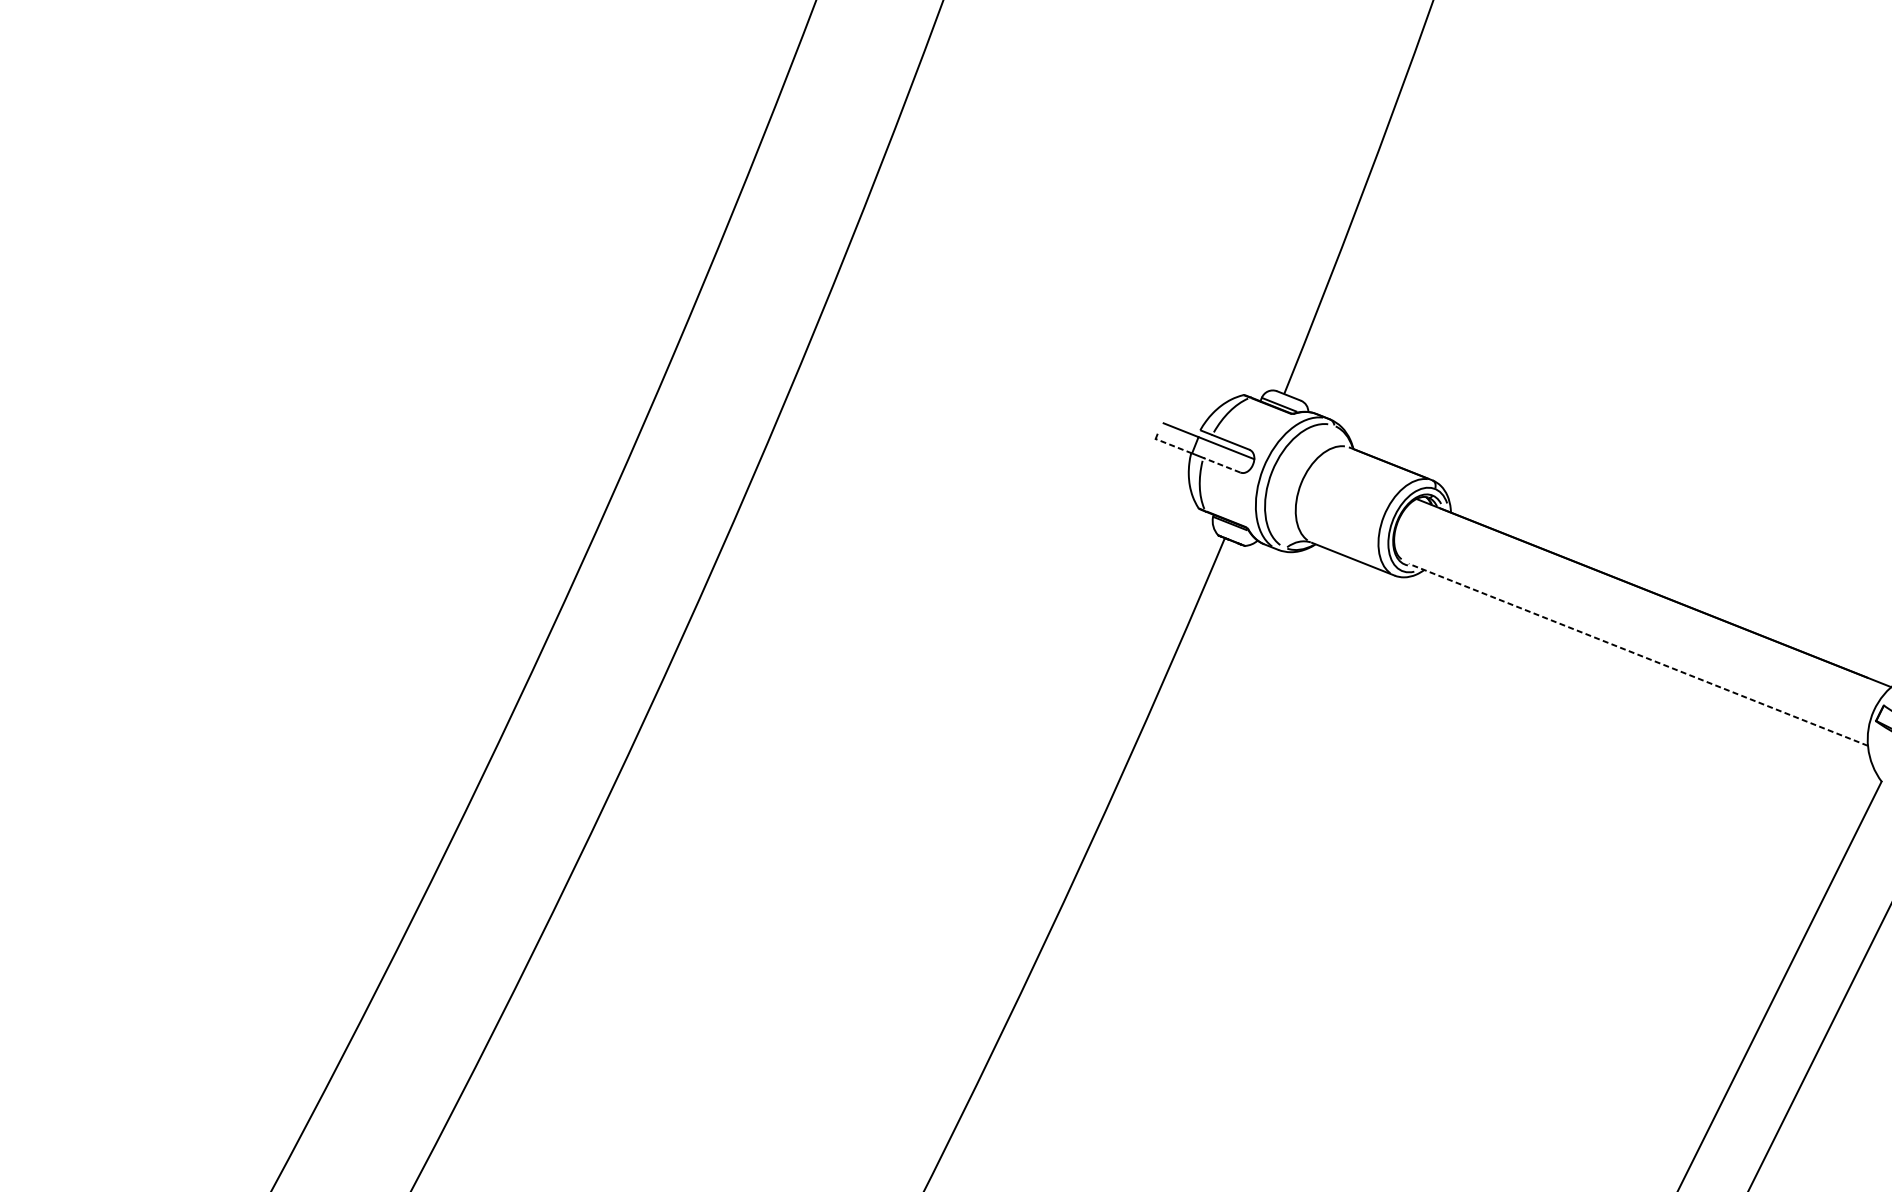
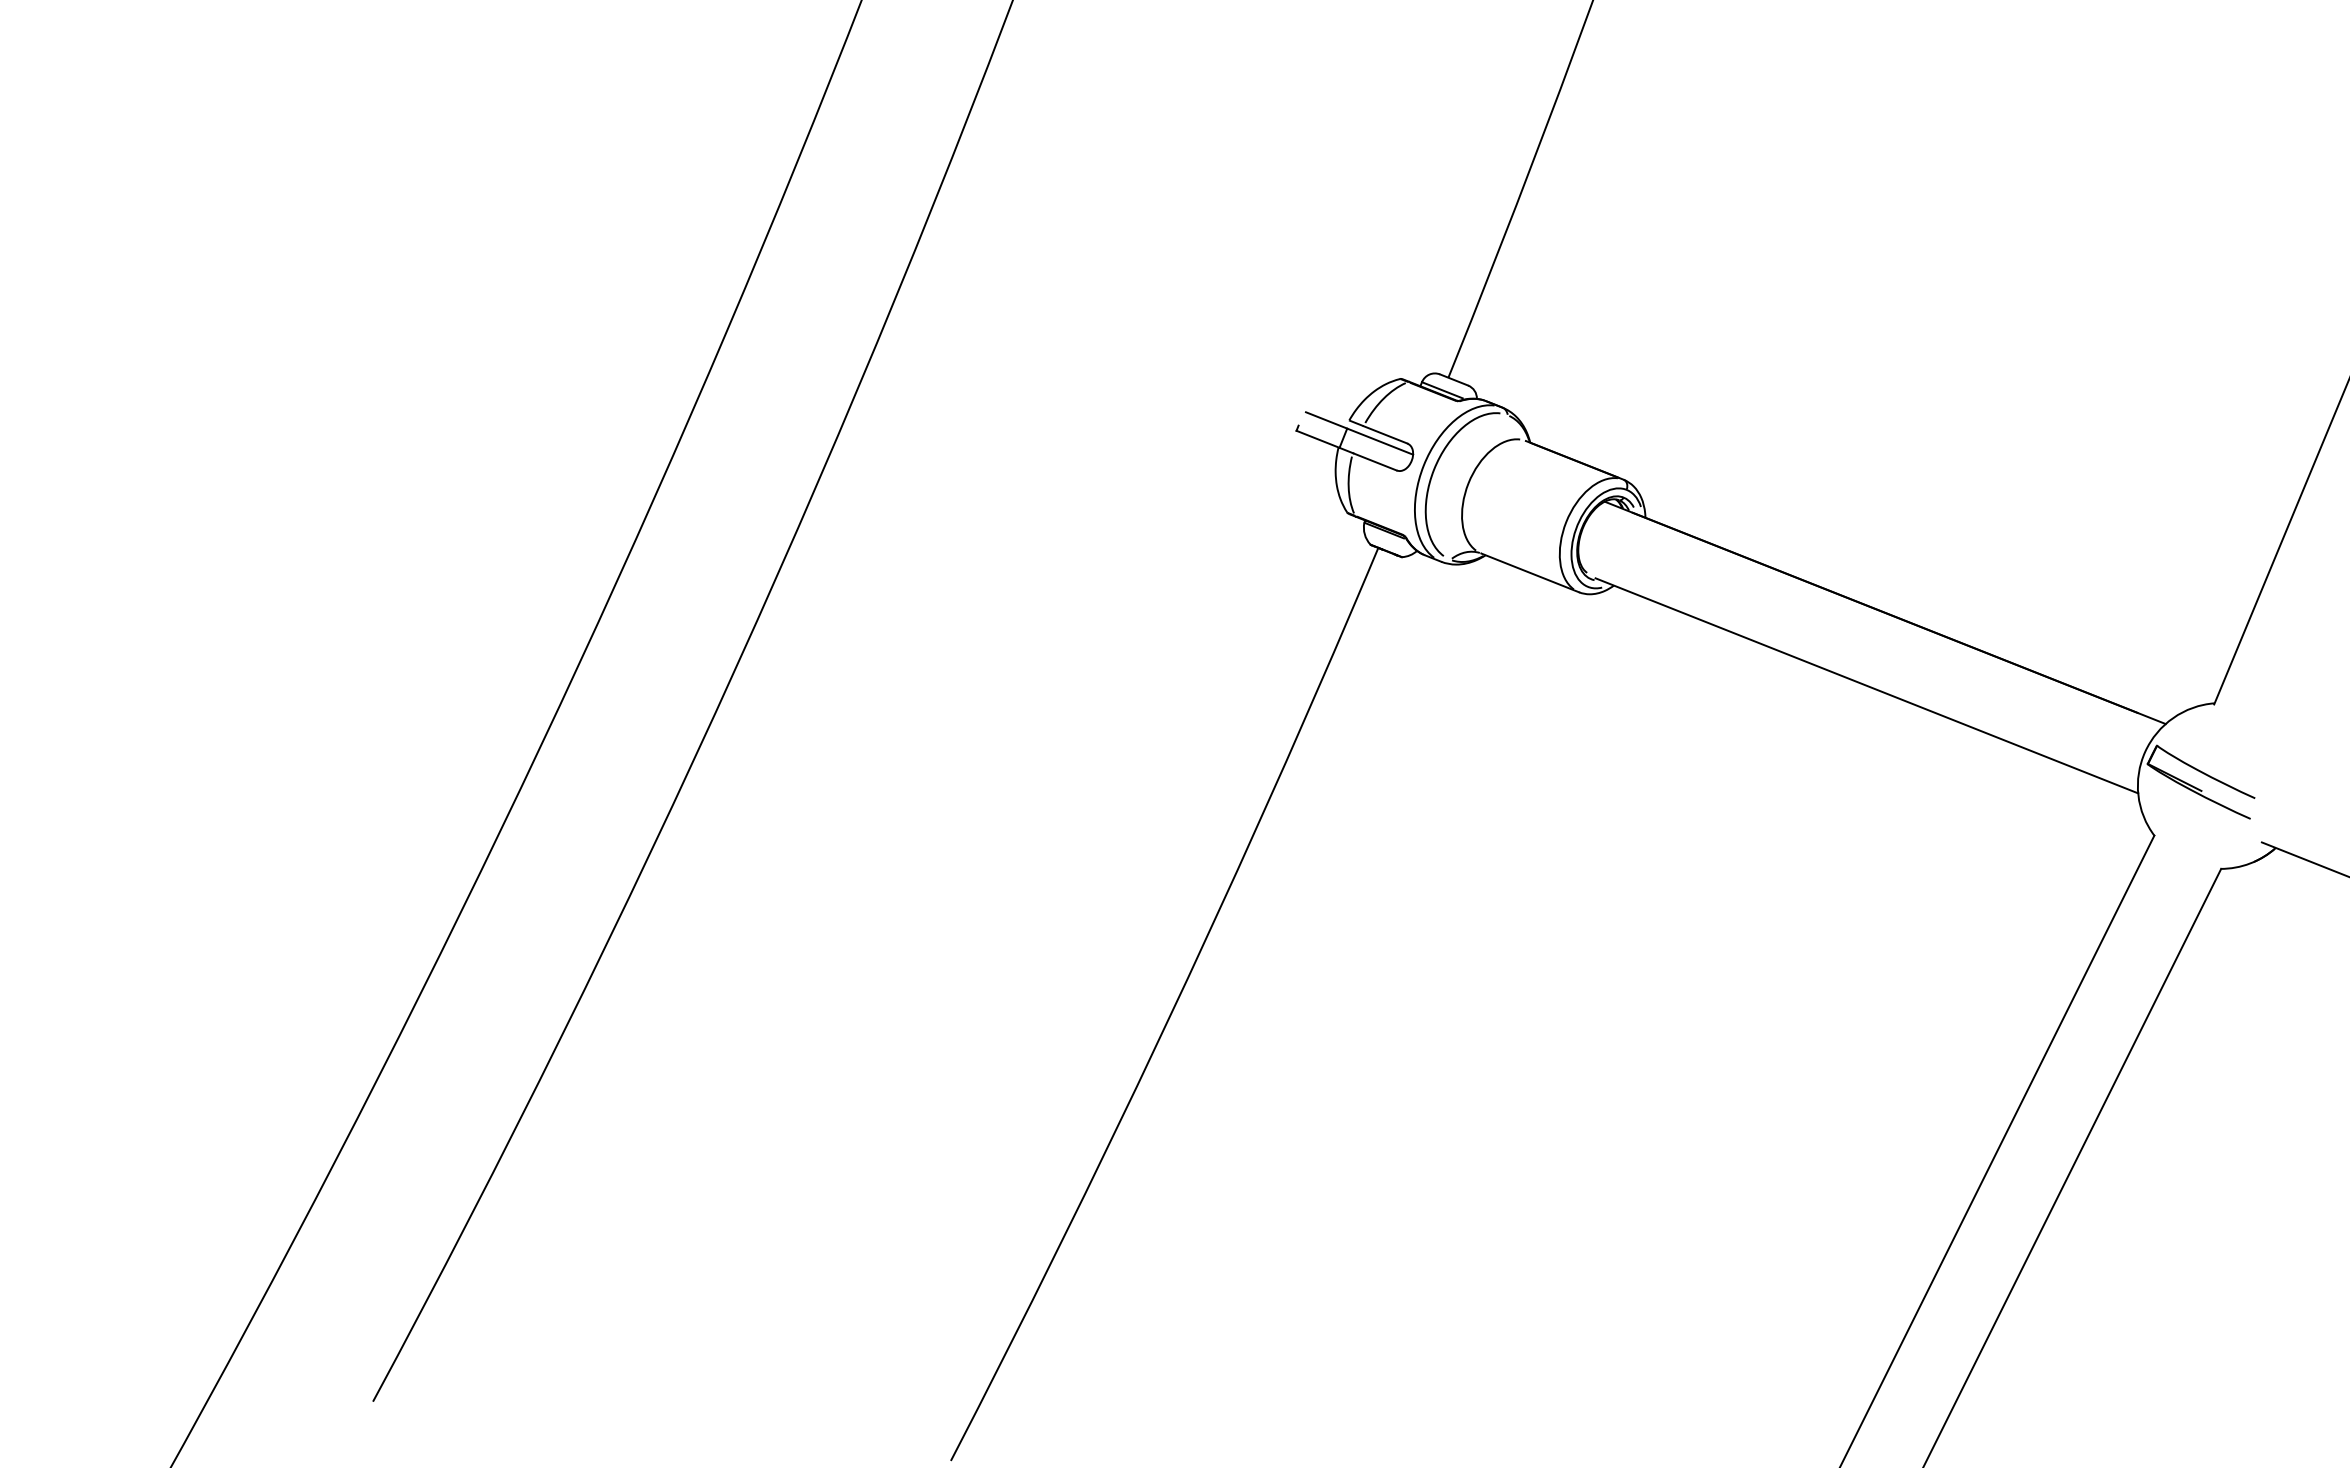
line: (1173, 446) -> (1317, 439), dashed -> solid
line: (1221, 464) -> (1374, 461), dashed -> solid
line: (1638, 654) -> (1866, 685), dashed -> solid

